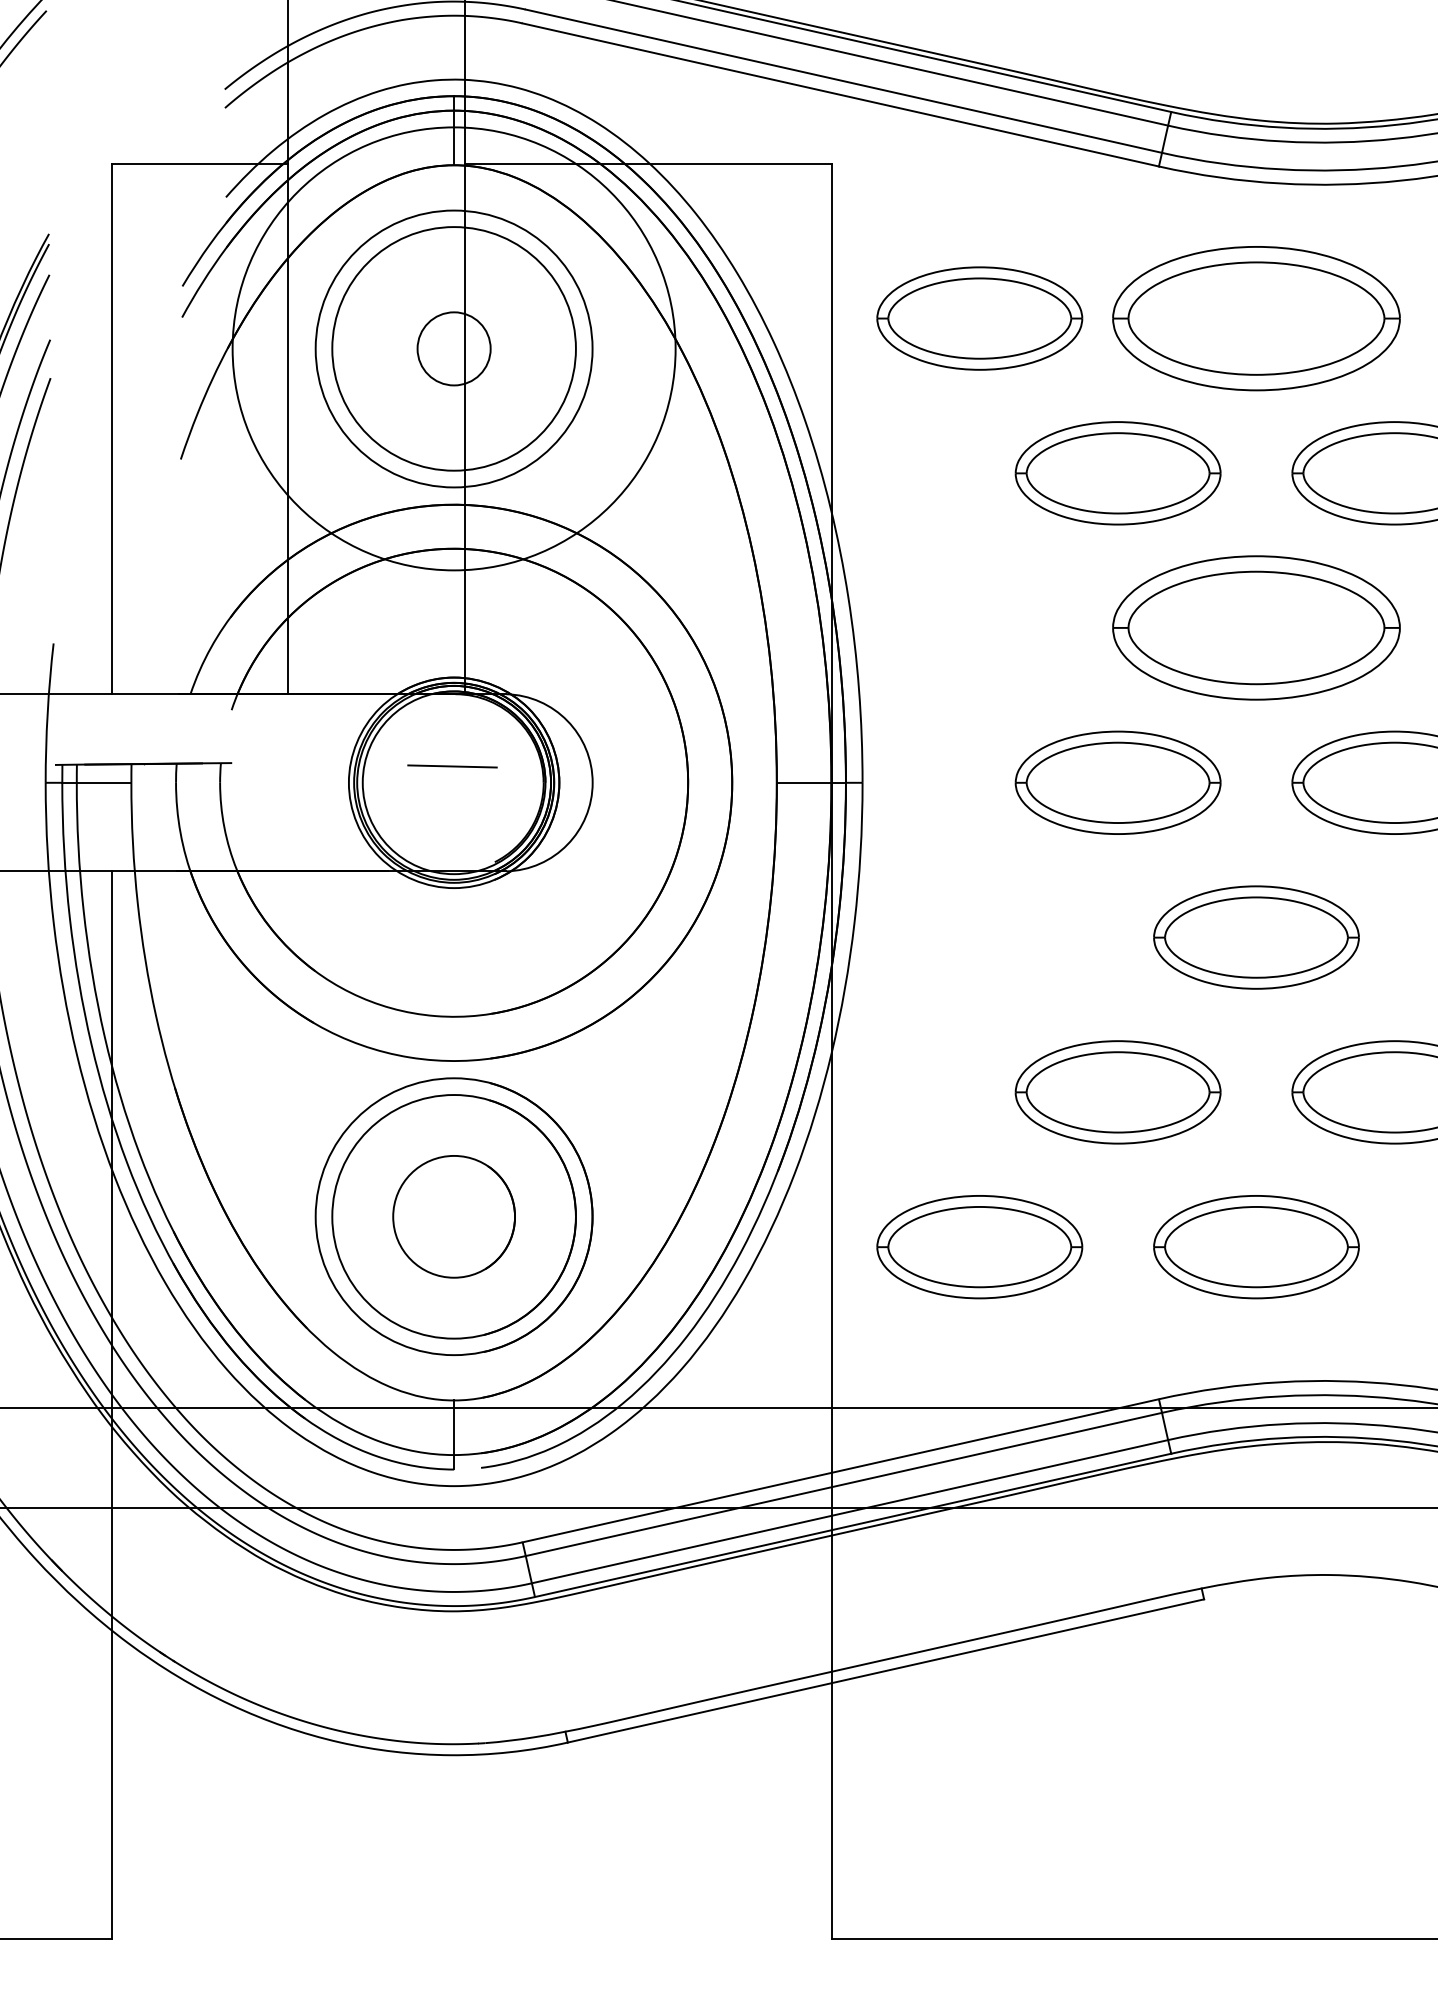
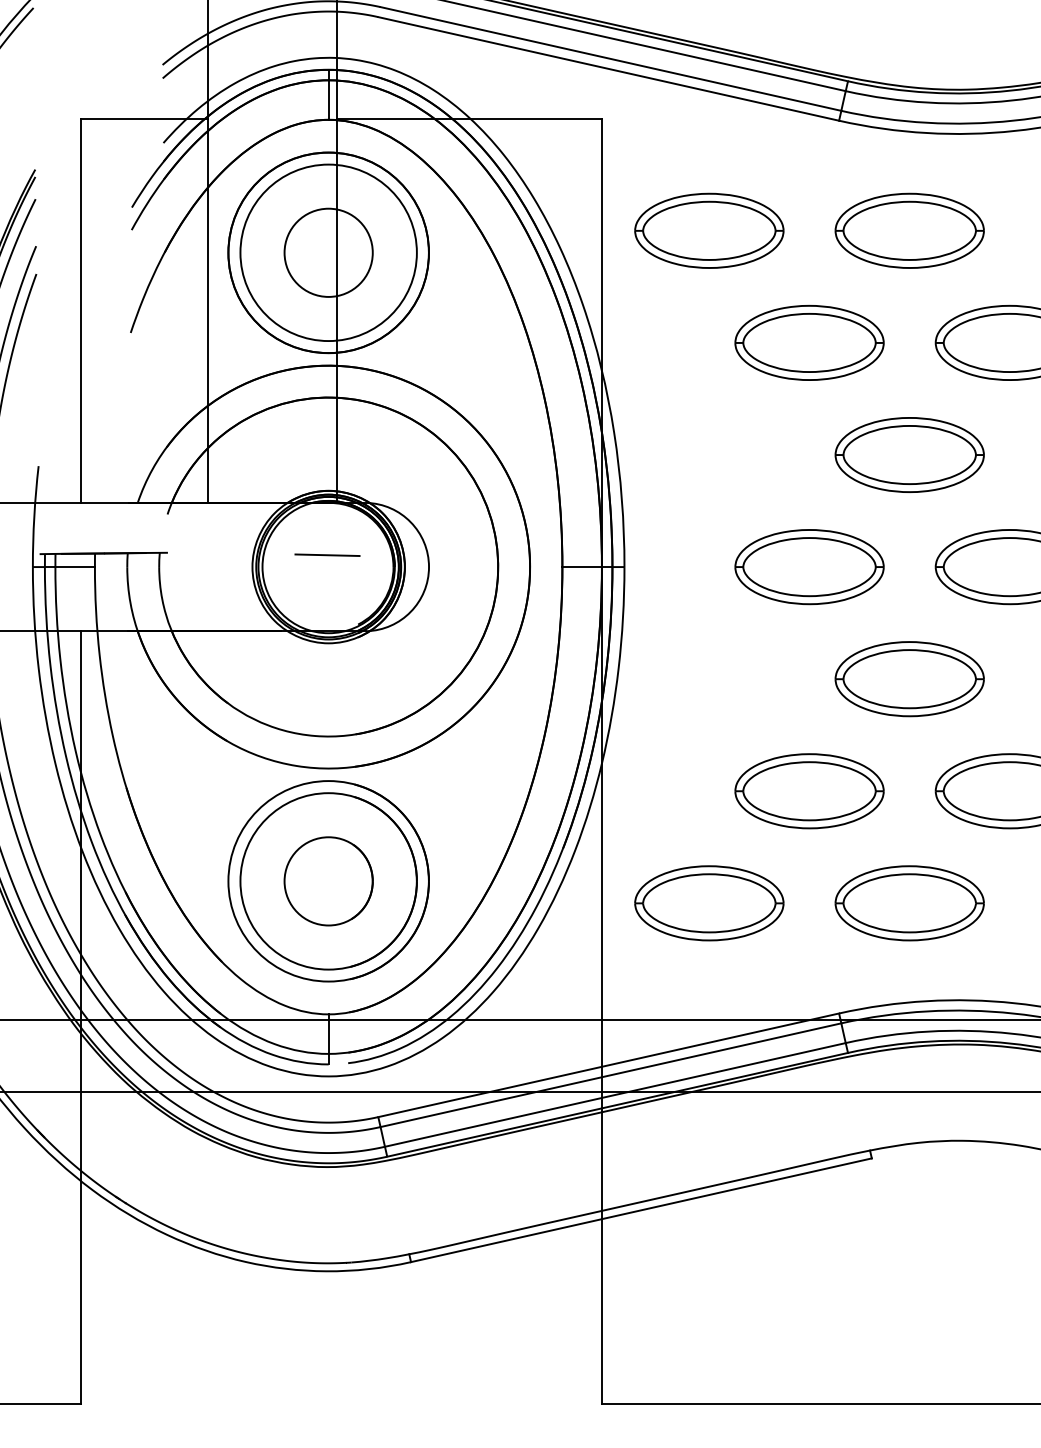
part: (1256, 318) -> (909, 230), size x0.71
circle: (453, 348) -> (328, 252), size x0.62
circle: (454, 348) -> (328, 252), size x1.67
part: (1256, 628) -> (909, 455), size x0.71

